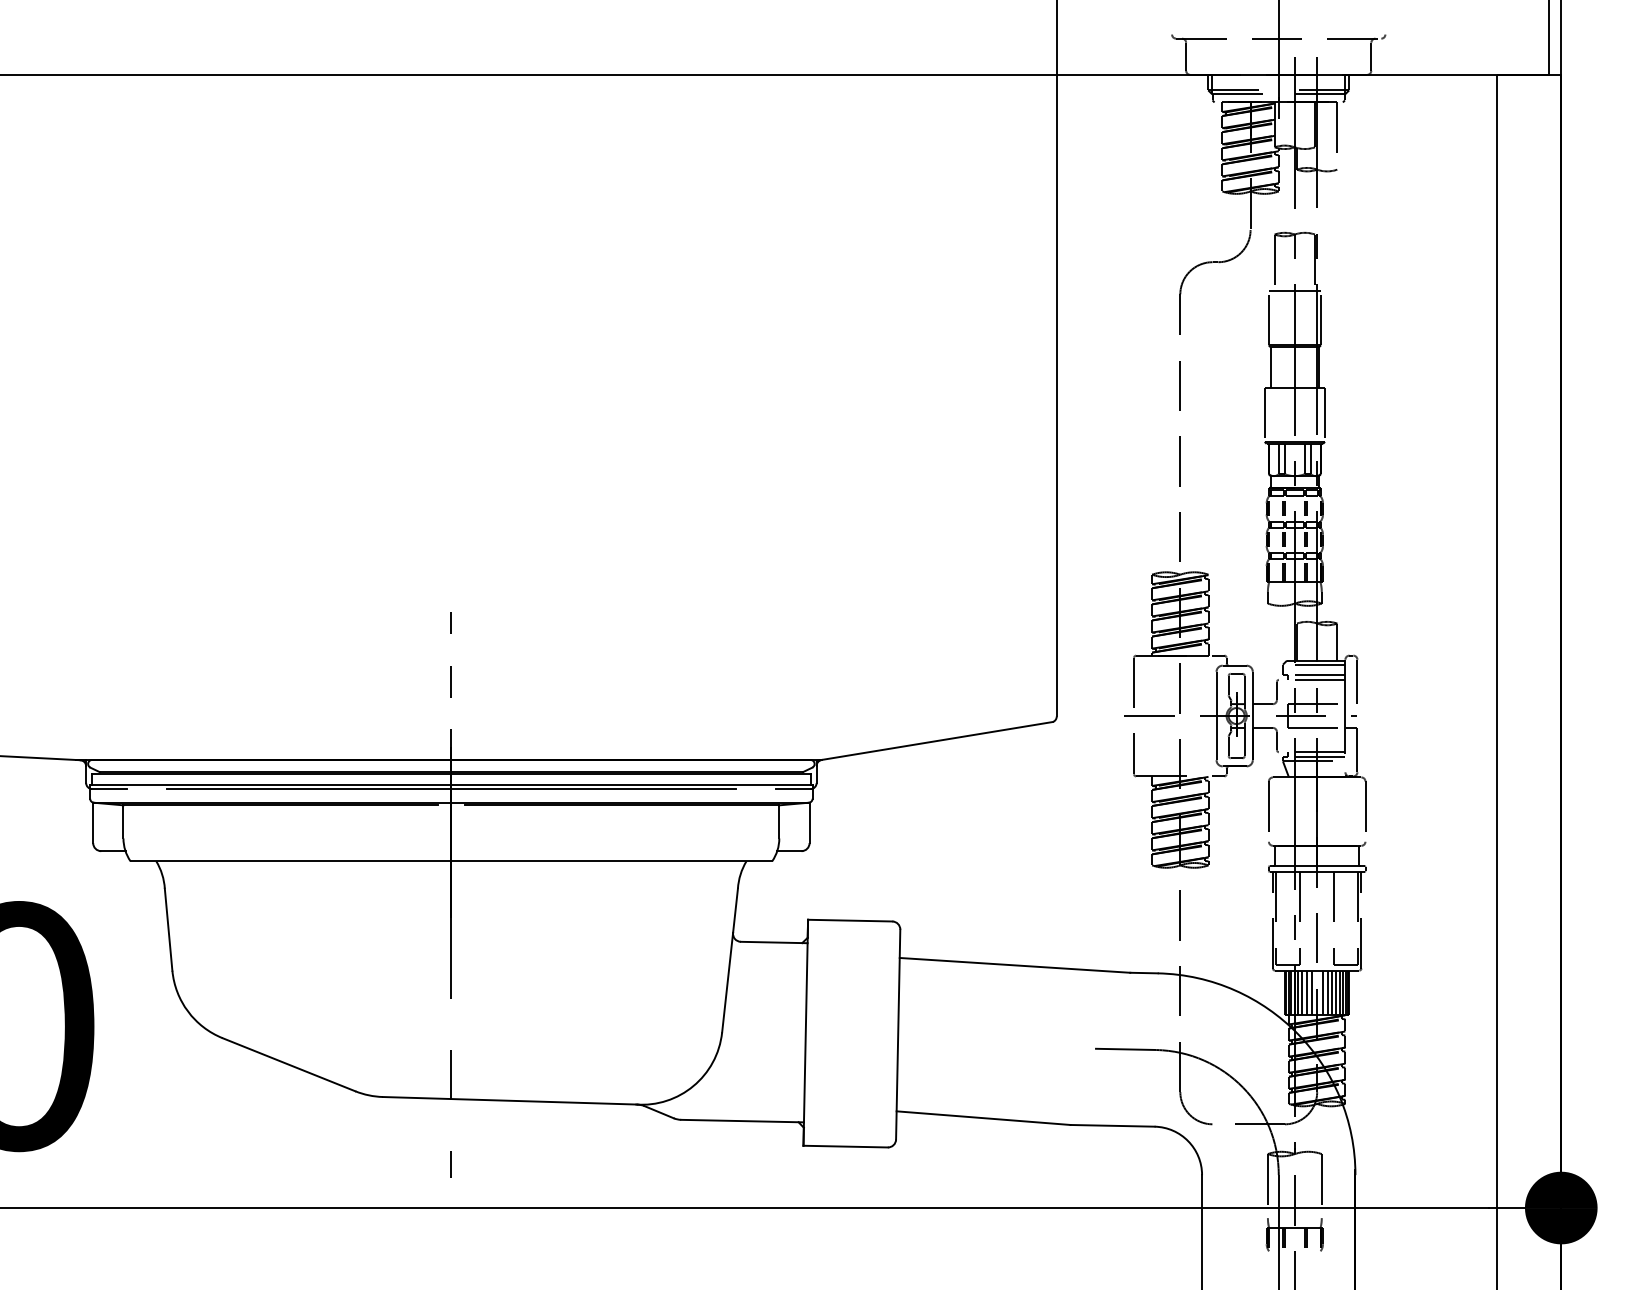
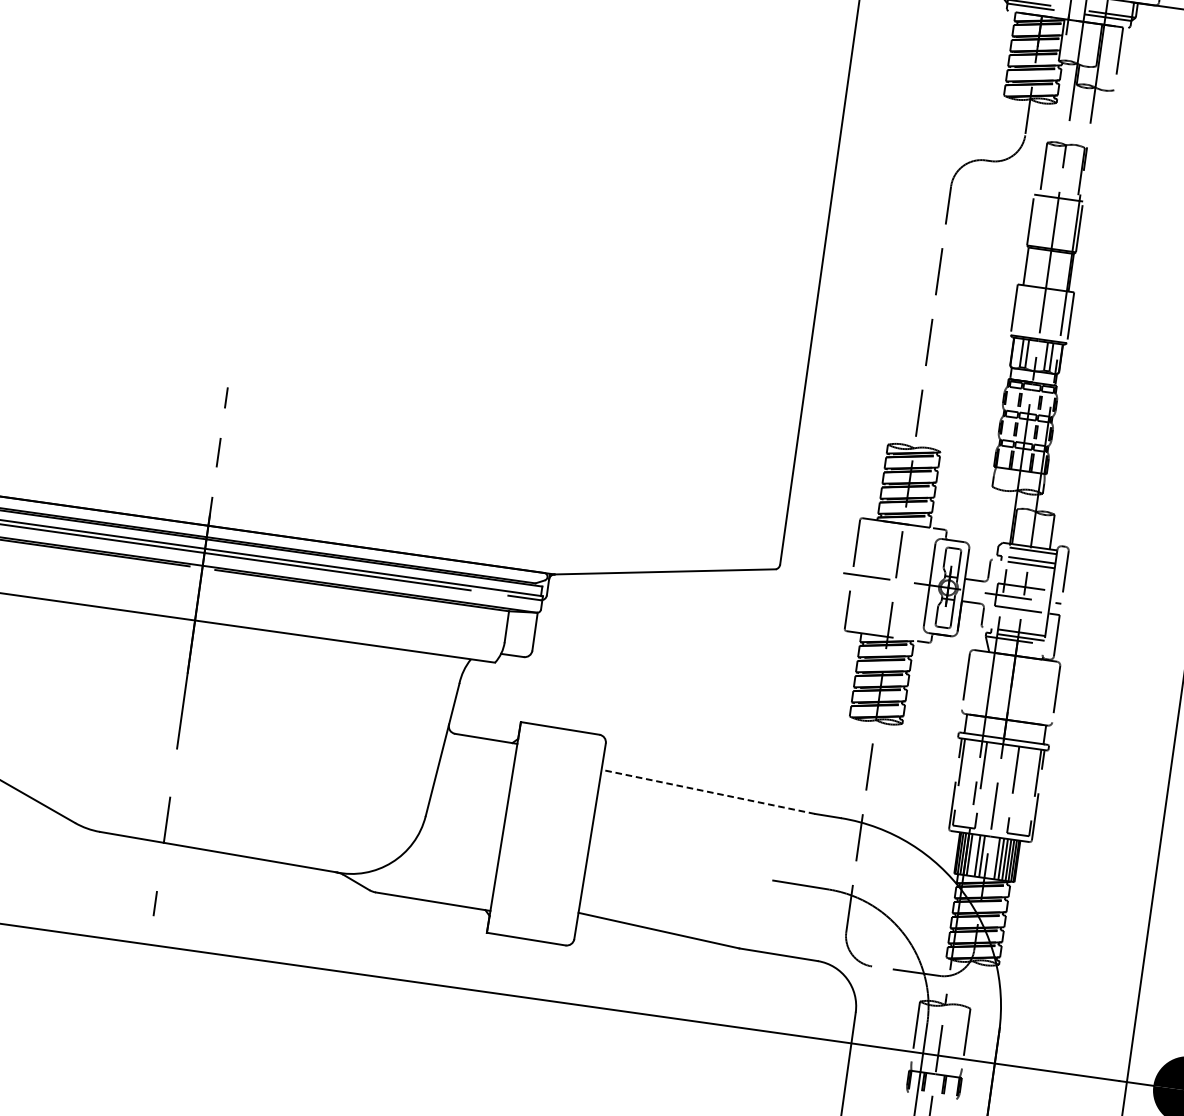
line: (1015, 965) -> (708, 792), solid -> dashed
line: (1302, 992) -> (973, 855), removed
line: (1322, 992) -> (992, 857), removed

